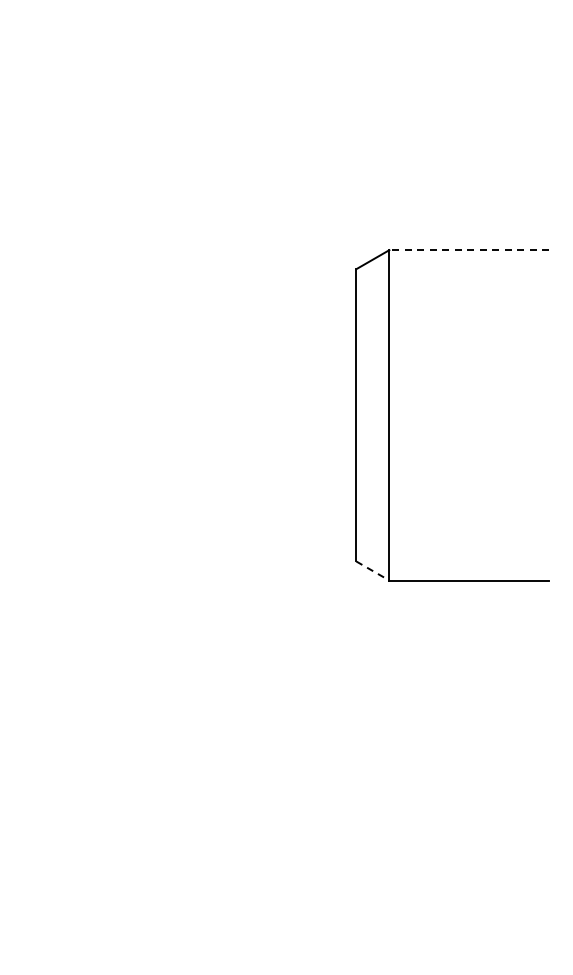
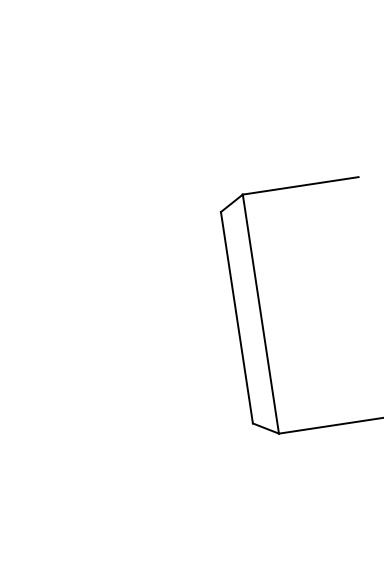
line: (468, 250) -> (300, 186), dashed -> solid
line: (373, 571) -> (266, 428), dashed -> solid

